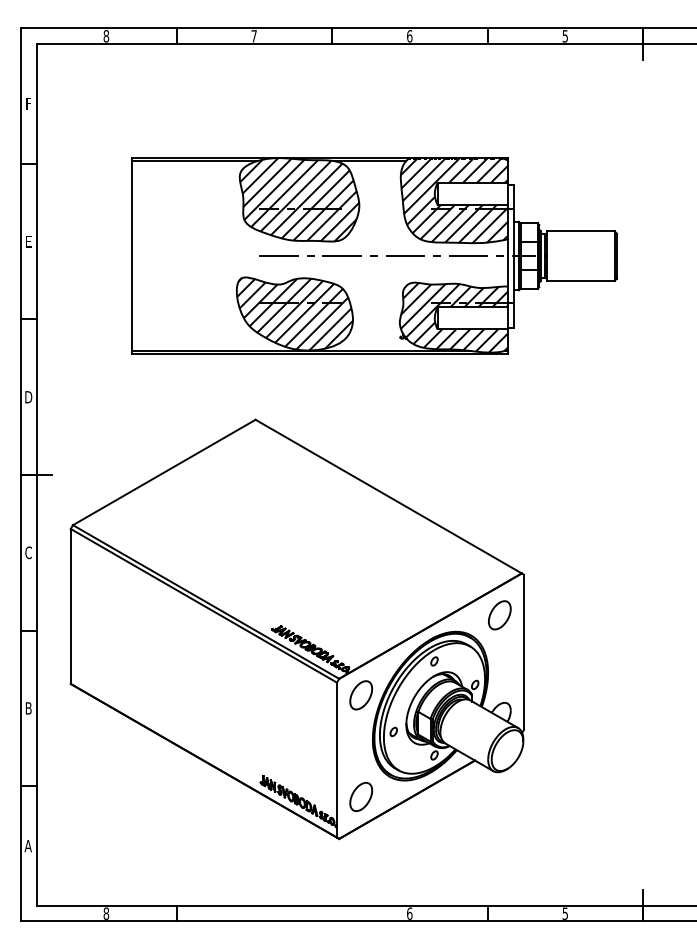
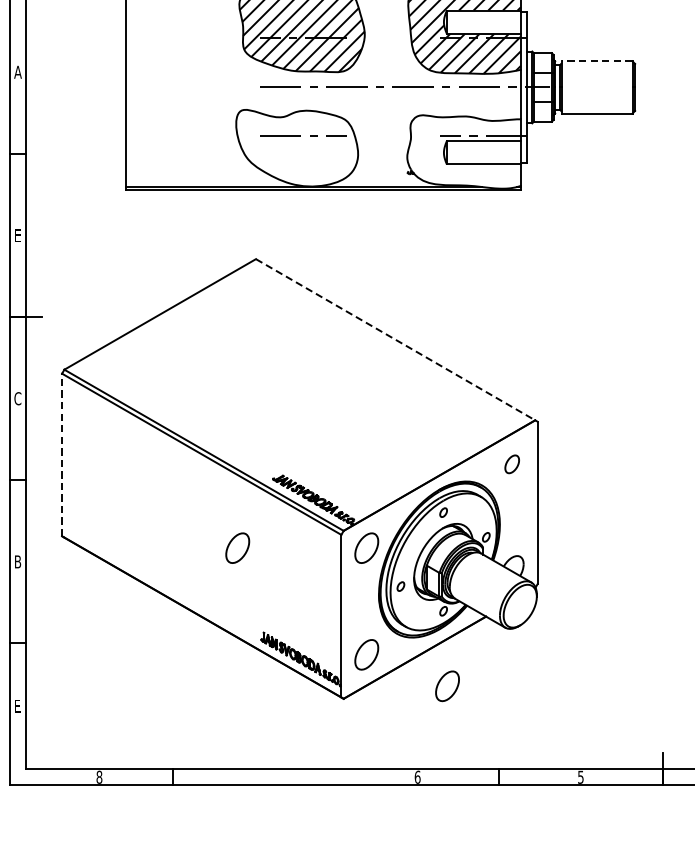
line: (580, 231) -> (596, 61), solid -> dashed
text: (28, 241) -> (17, 72), E -> A
hatch: (294, 314) -> (296, 148), removed
hatch: (454, 317) -> (464, 151), removed
text: (28, 397) -> (17, 235), D -> E
line: (388, 496) -> (395, 339), solid -> dashed
line: (70, 606) -> (61, 455), solid -> dashed
part: (499, 615) -> (511, 464), size x0.6
part: (238, 695) -> (238, 548), added
part: (438, 827) -> (447, 686), added
text: (27, 846) -> (16, 706), A -> E

